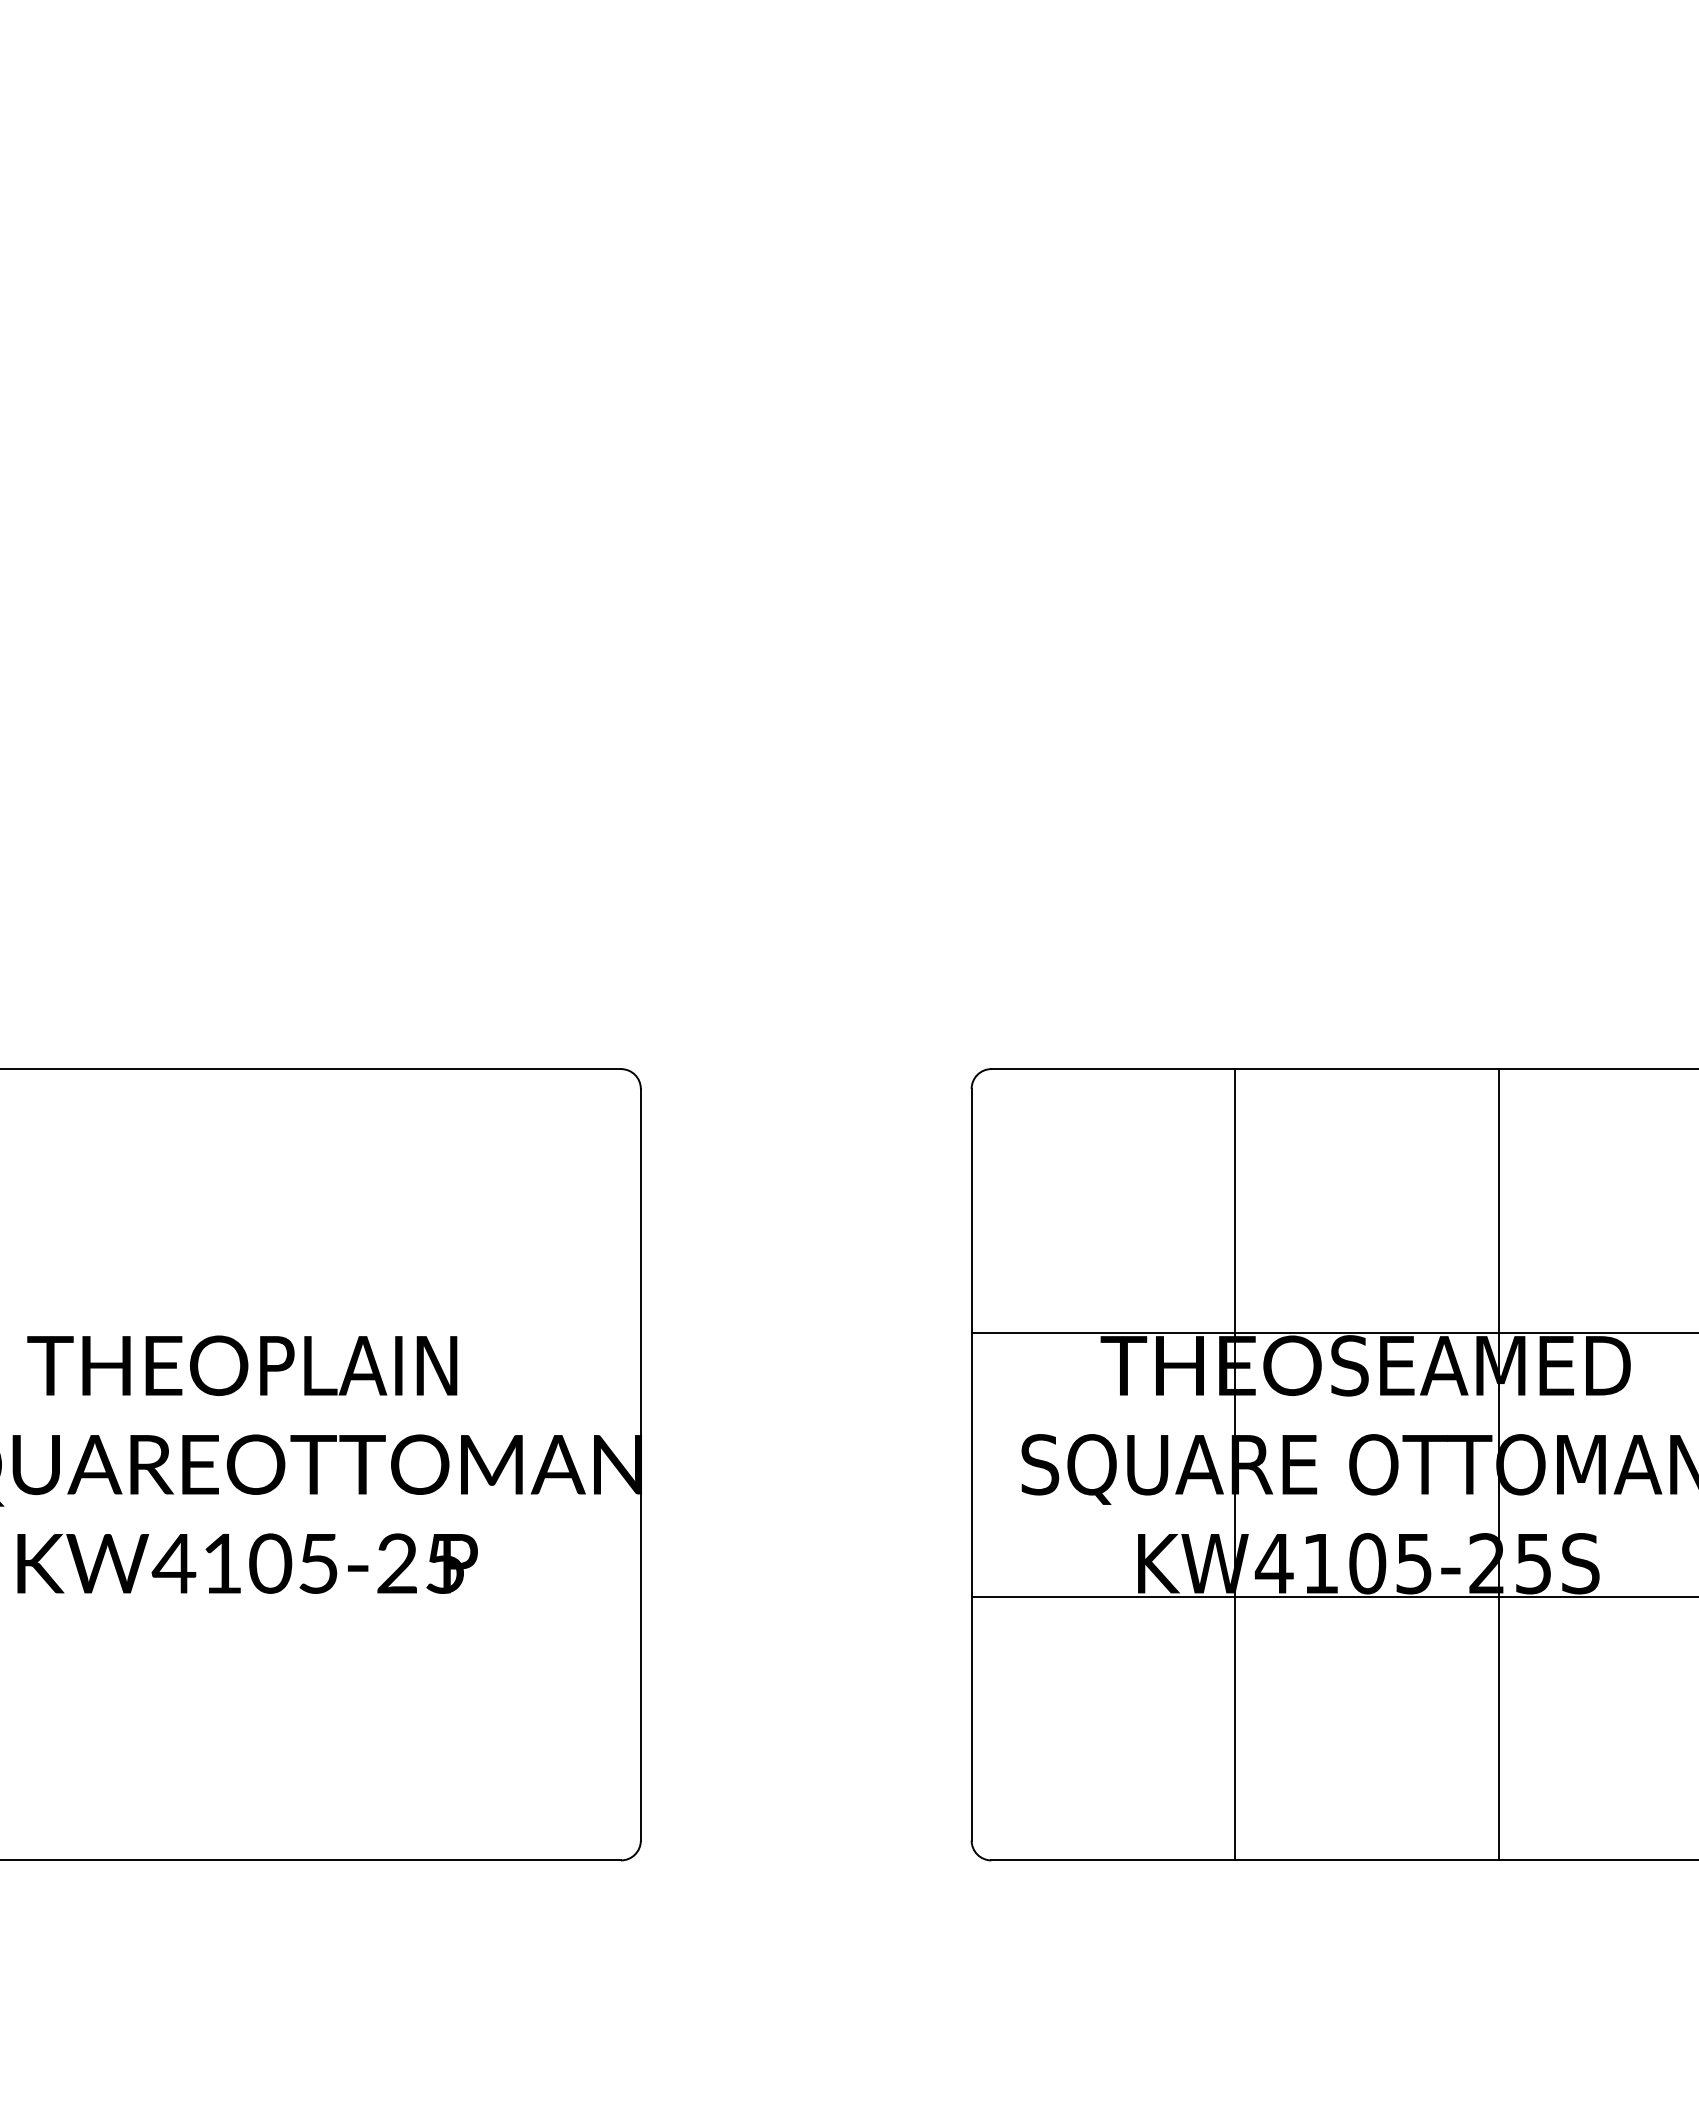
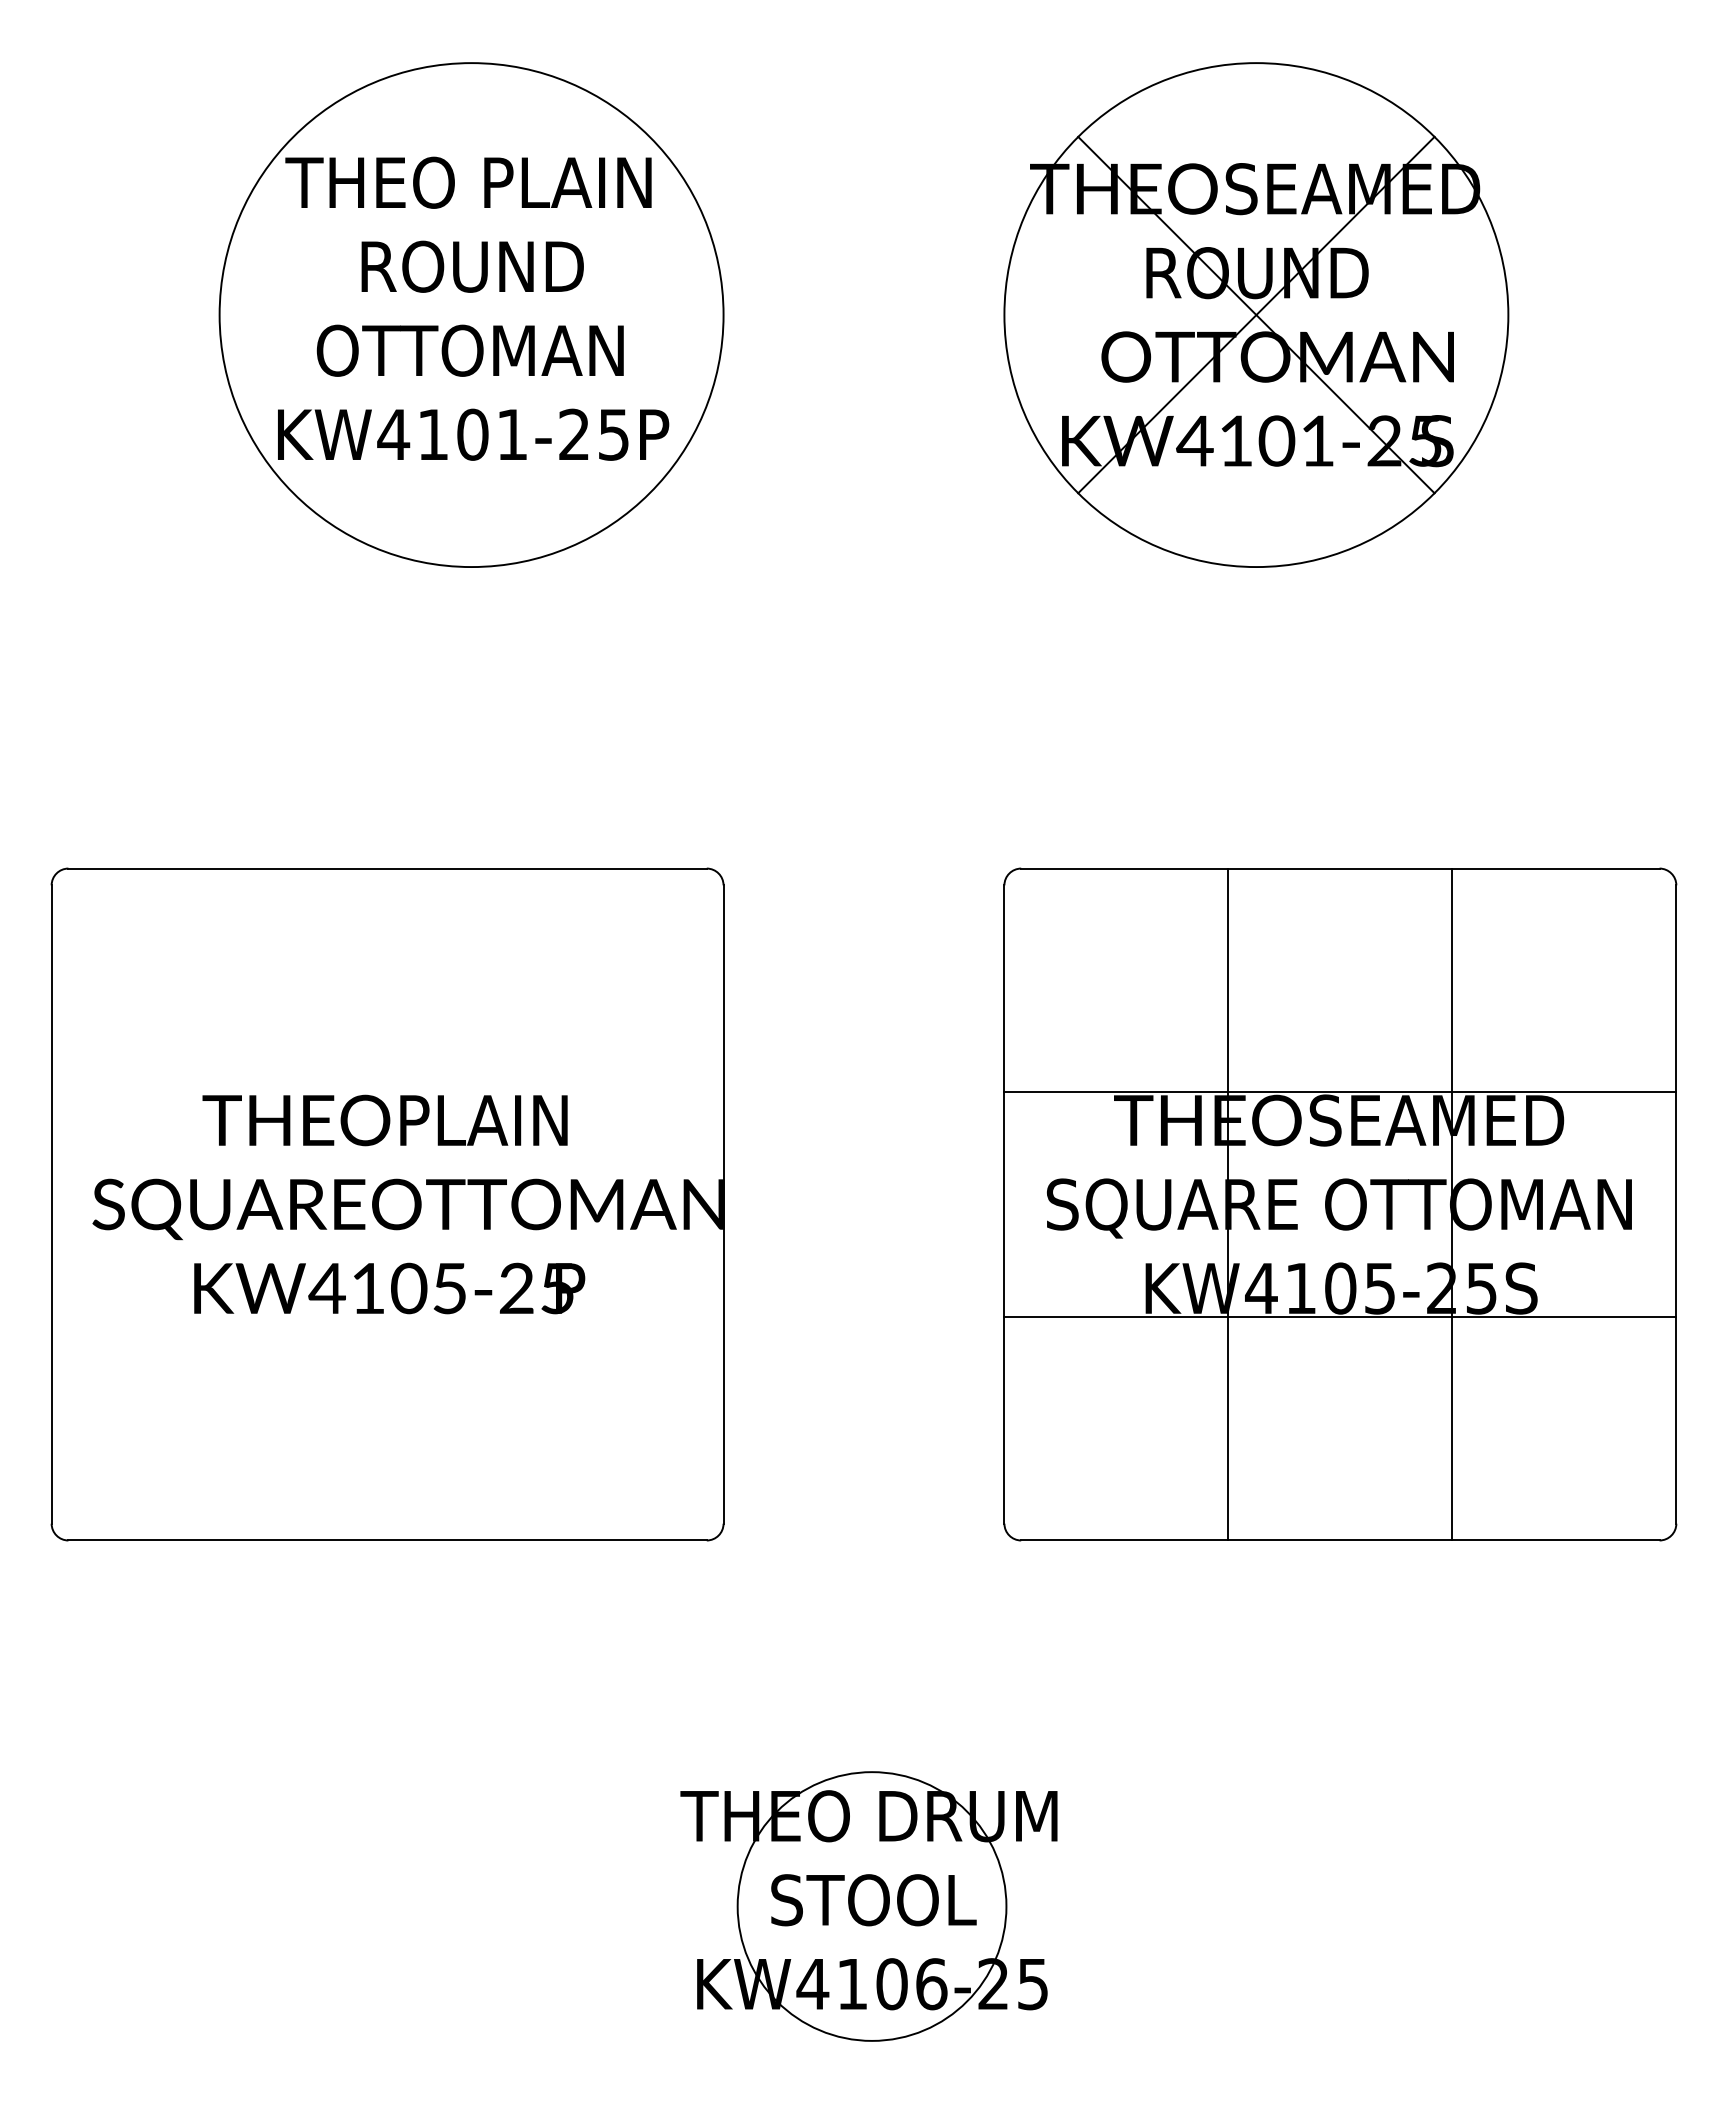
part: (344, 416) -> (471, 314), added
part: (1268, 416) -> (1256, 314), added

